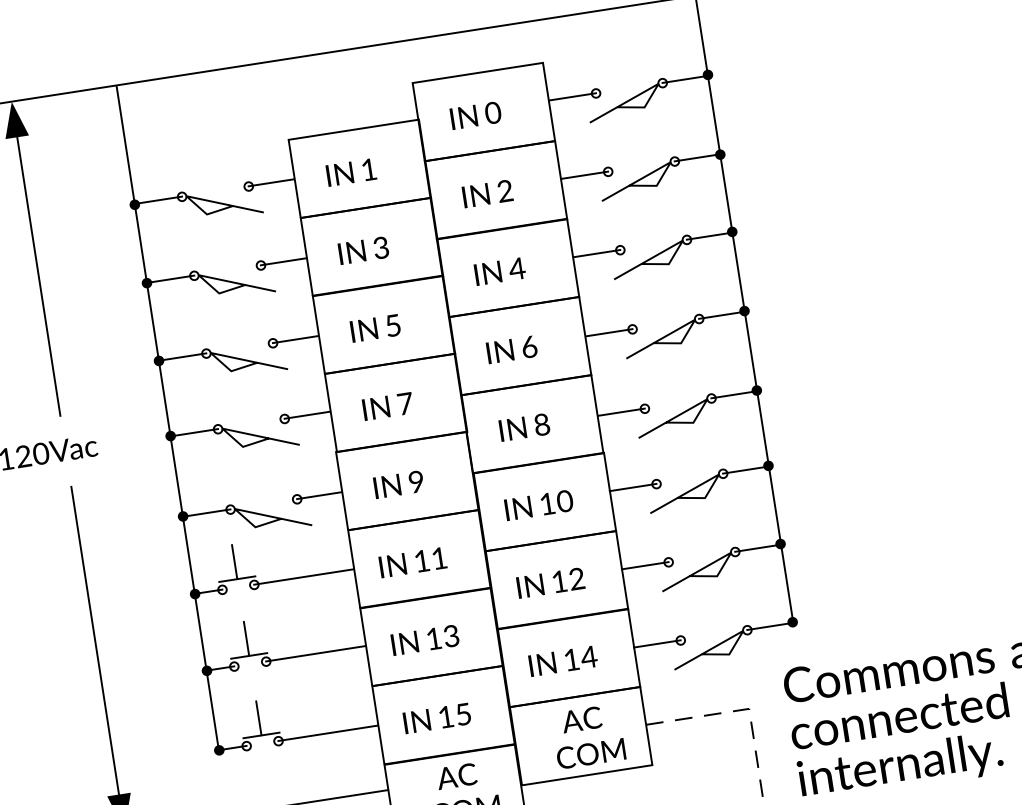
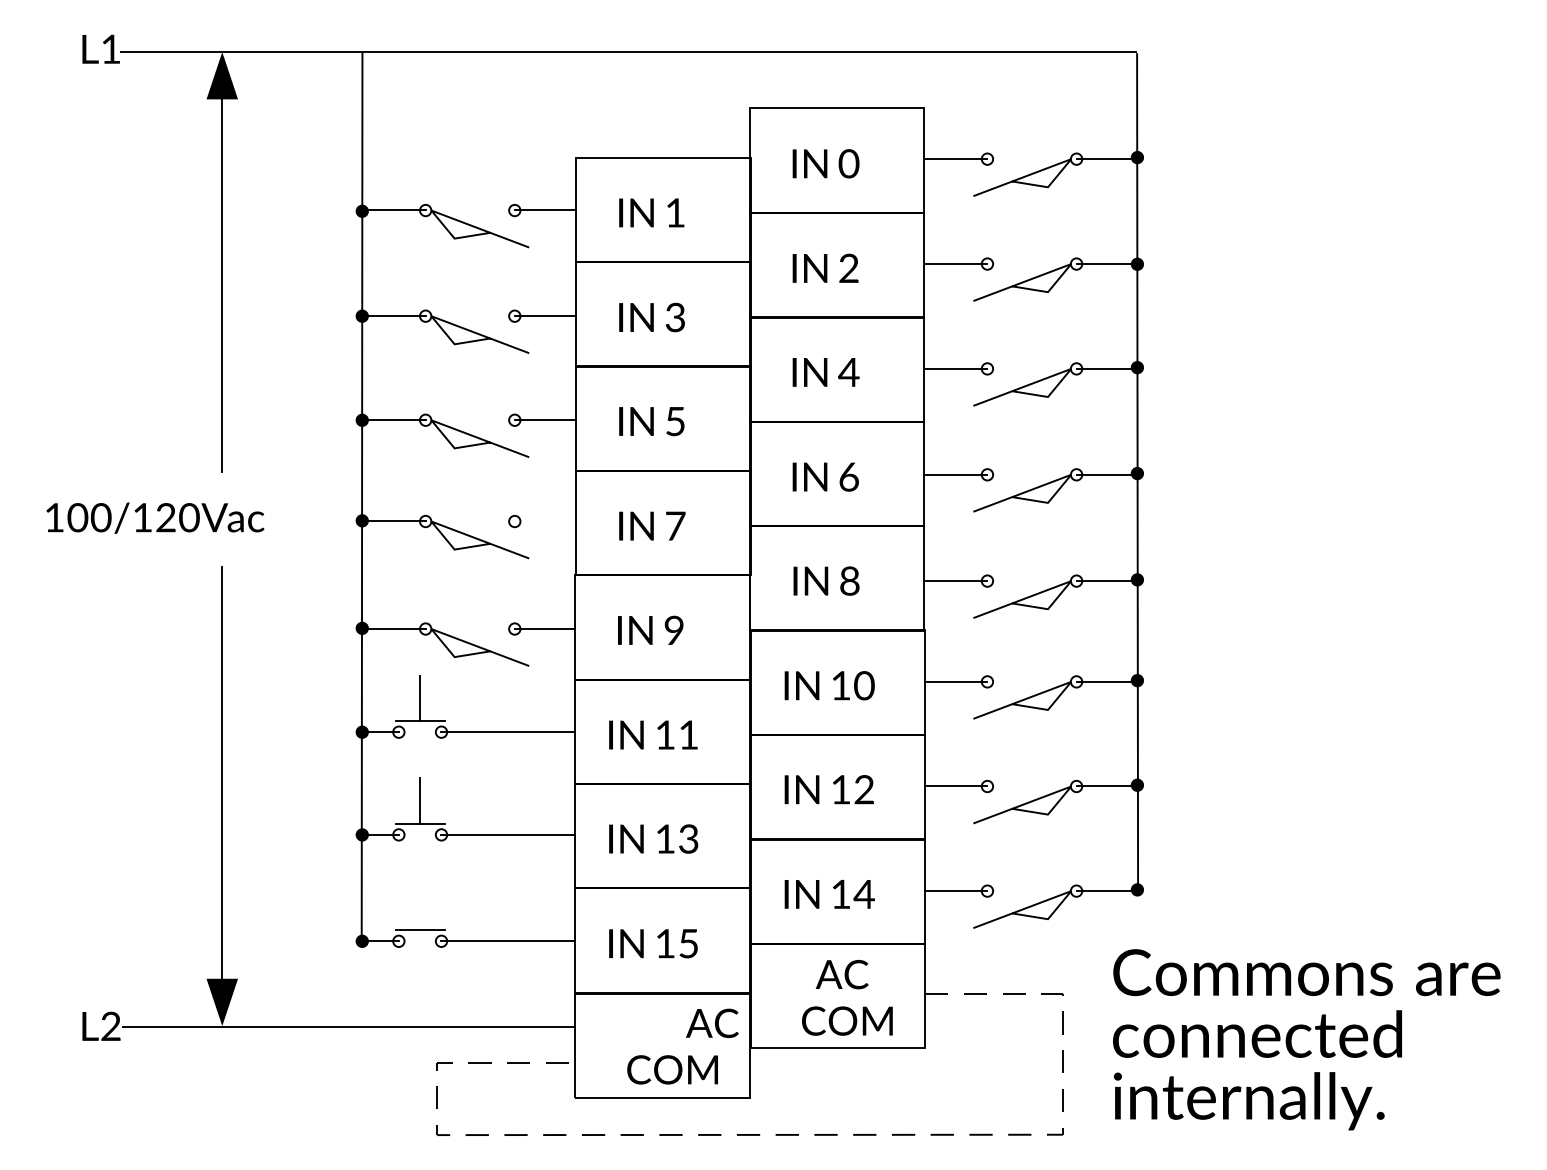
line: (306, 415) -> (544, 521), removed
line: (258, 718) -> (420, 907), removed
text: (456, 776) -> (712, 1023), moved

